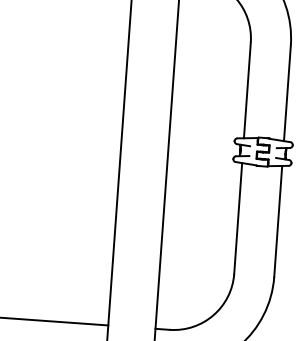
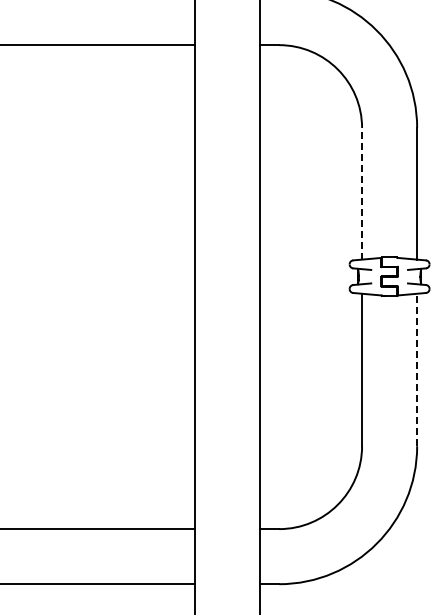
line: (247, 90) -> (362, 193), solid -> dashed
line: (278, 221) -> (417, 369), solid -> dashed

